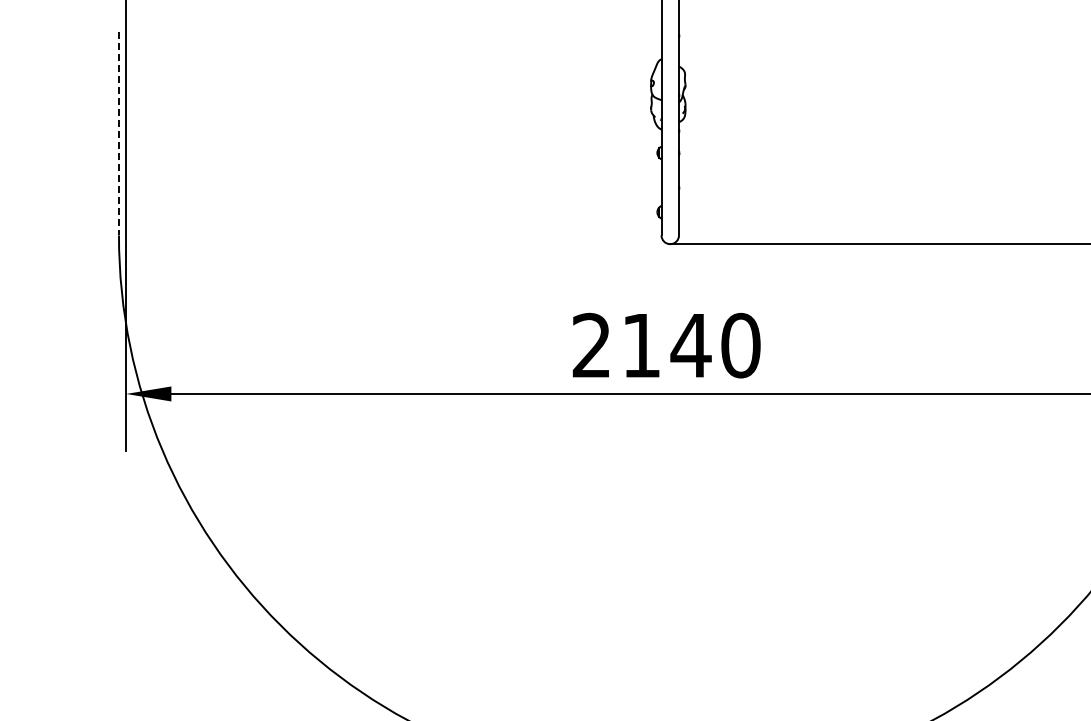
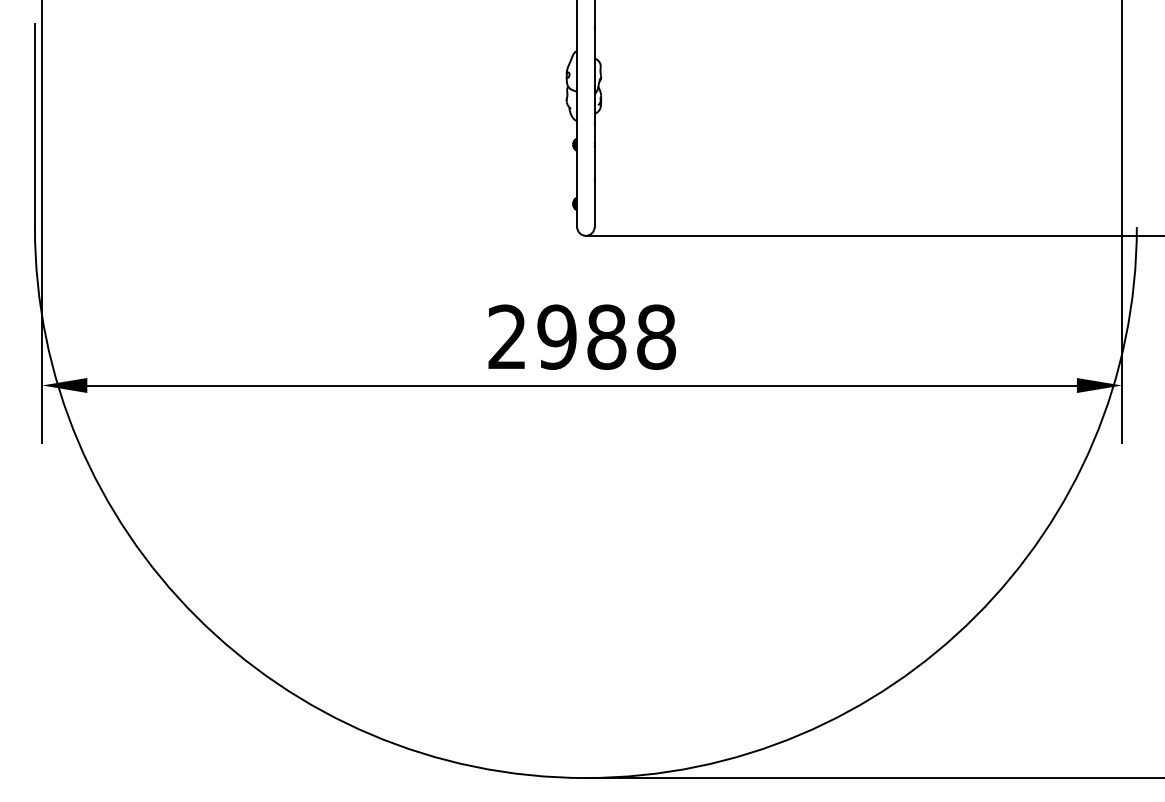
line: (118, 133) -> (34, 125), dashed -> solid
text: (690, 344) -> (606, 336), 2140 -> 2988

